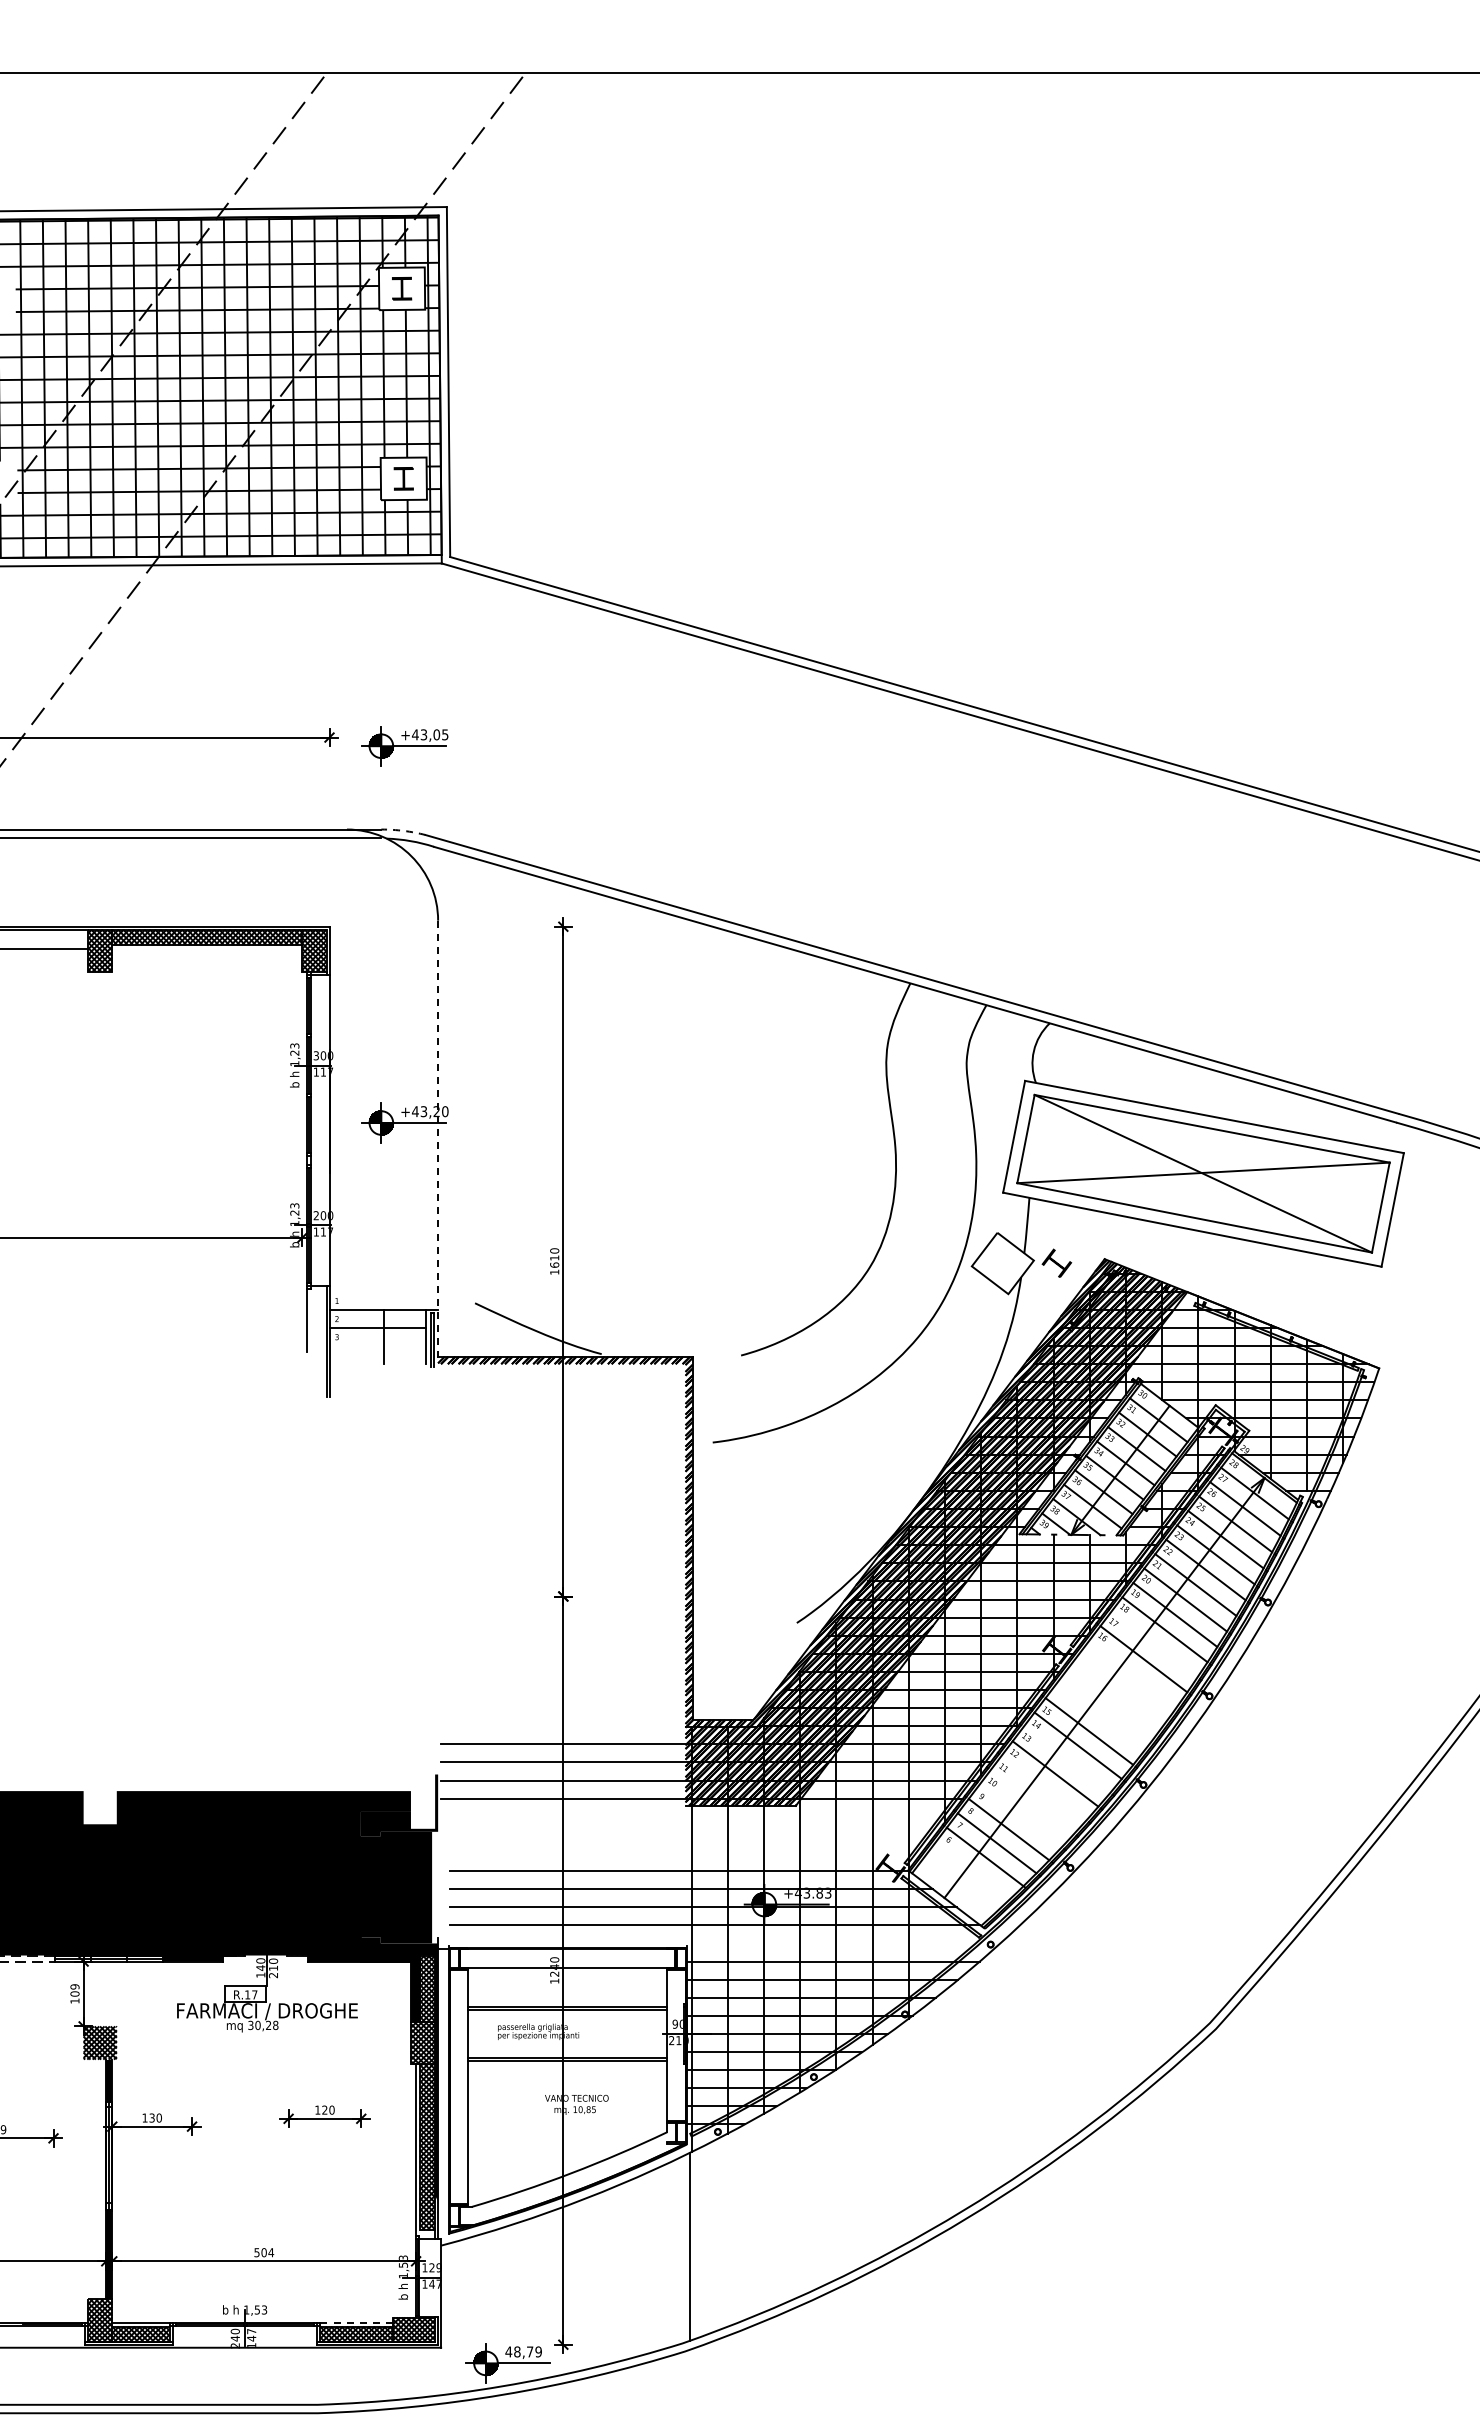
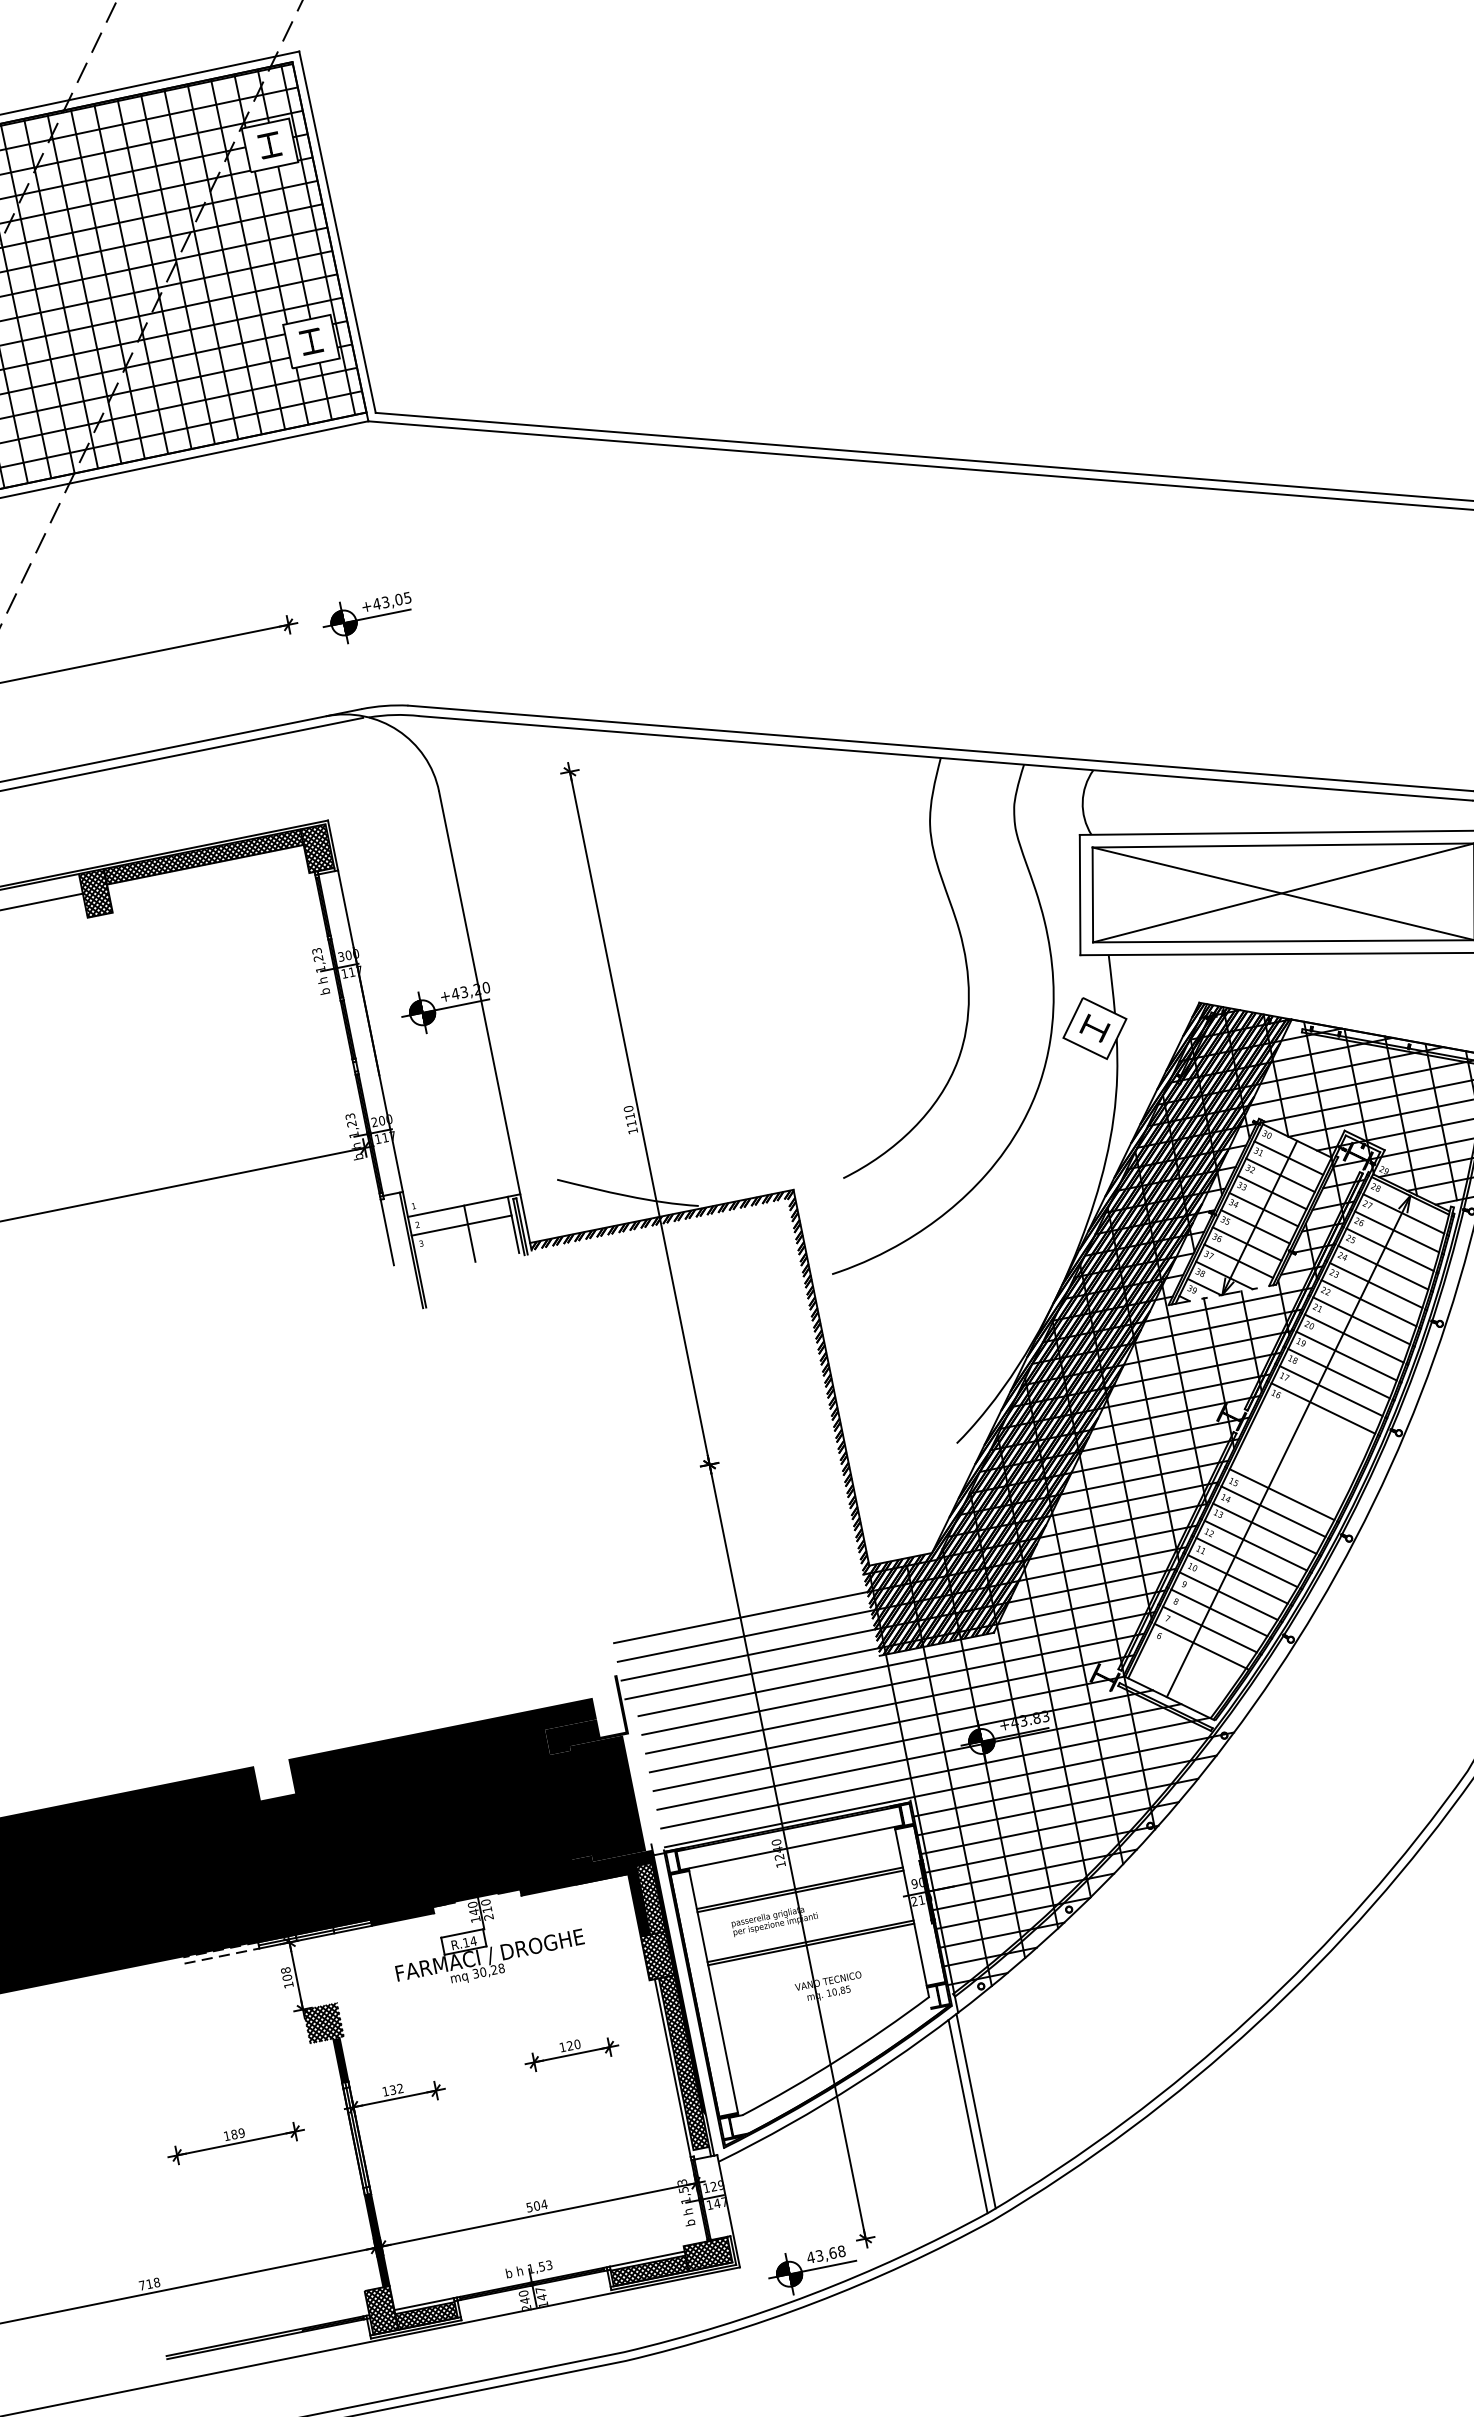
arc: (403, 830) -> (384, 705), dashed -> solid
line: (438, 1142) -> (485, 1021), dashed -> solid
part: (1056, 1262) -> (1094, 1027), moved
text: (554, 1264) -> (631, 1123), 1610 -> 1110
line: (1154, 1644) -> (1331, 1391), added
line: (1066, 1759) -> (1264, 1528), added
line: (1043, 1787) -> (1246, 1562), added
line: (1032, 1801) -> (1237, 1578), added
line: (1020, 1815) -> (1228, 1595), added
line: (699, 1816) -> (896, 1663), added
line: (692, 1834) -> (892, 1683), added
line: (685, 1852) -> (889, 1704), added
line: (725, 1943) -> (949, 1789), added
text: (74, 1986) -> (285, 1970), 109 -> 108
text: (254, 1994) -> (473, 1940), R.17 -> R.14
text: (158, 2117) -> (399, 2088), 130 -> 132
line: (681, 2250) -> (968, 2116), added
line: (357, 2322) -> (648, 2258), dashed -> solid
text: (527, 2351) -> (830, 2253), 48,79 -> 43,68

